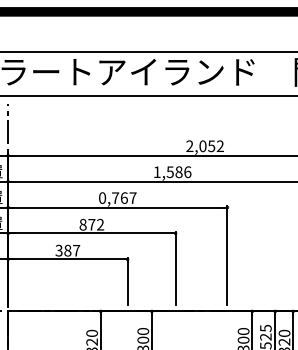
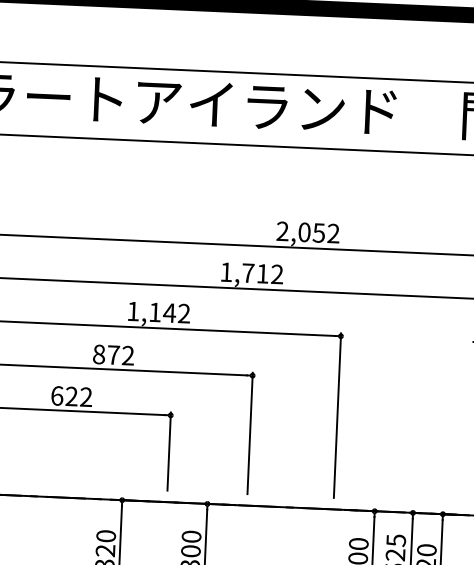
text: (178, 172) -> (261, 274), 1,586 -> 1,712
text: (117, 197) -> (158, 311), 0,767 -> 1,142
text: (67, 250) -> (71, 396), 387 -> 622

